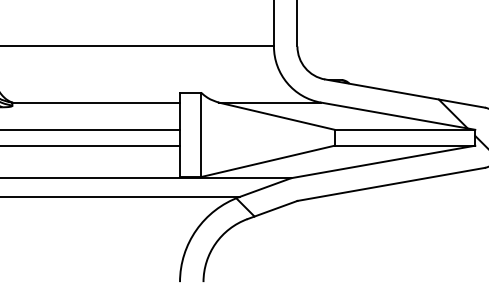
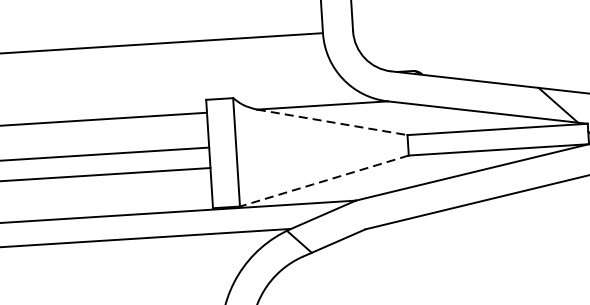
line: (277, 116) -> (333, 122), solid -> dashed
line: (267, 161) -> (323, 181), solid -> dashed

